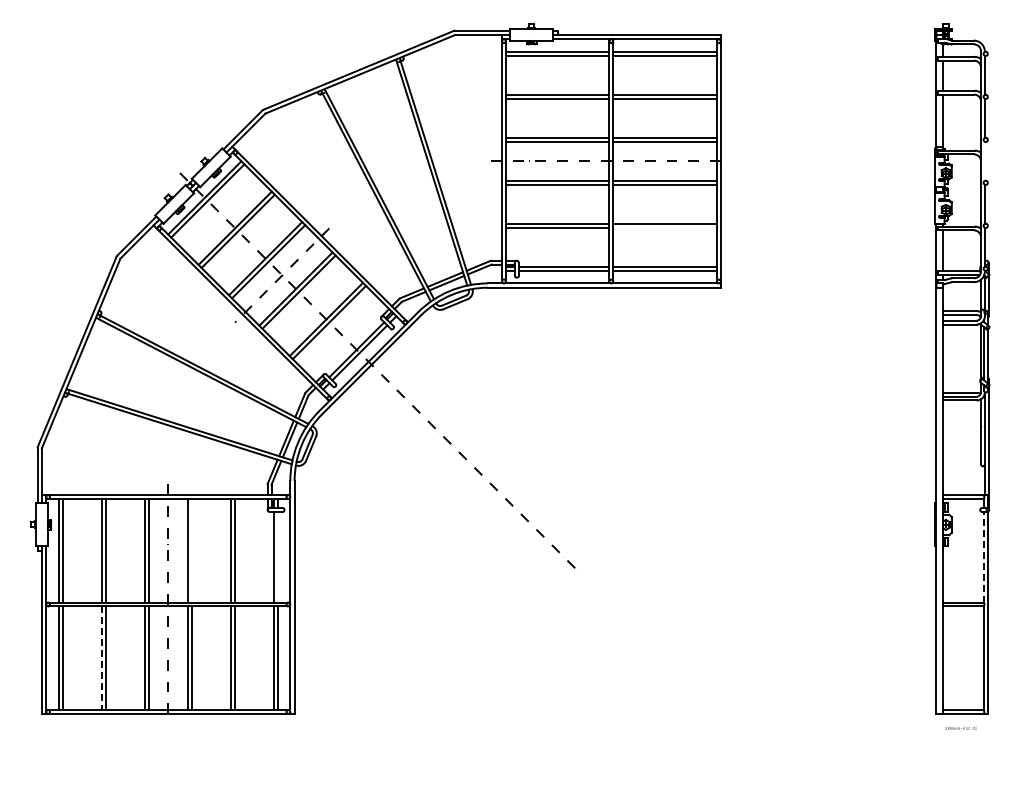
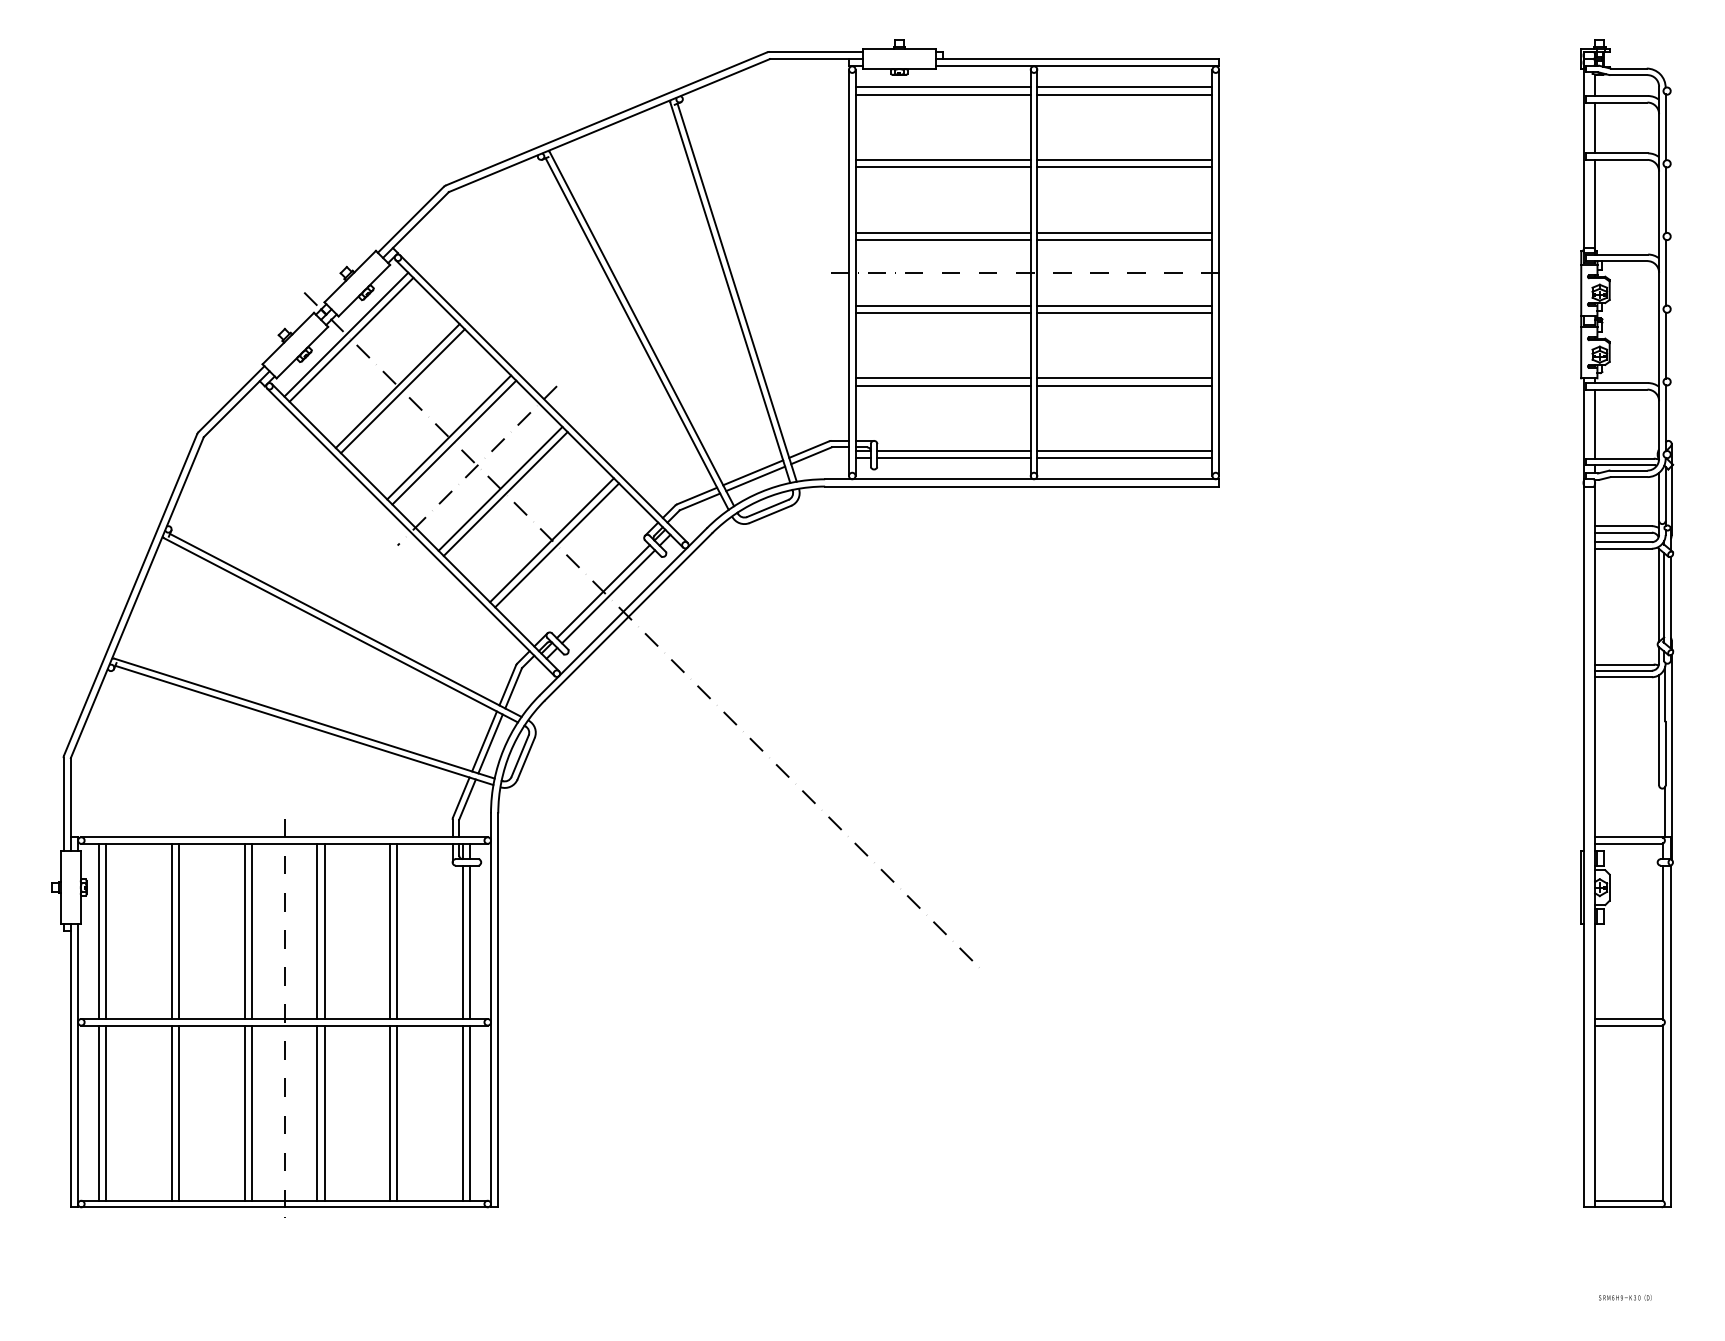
line: (984, 161) -> (1664, 273), added
line: (664, 227) -> (1123, 384), added
line: (191, 550) -> (323, 930), added
line: (277, 556) -> (469, 941), added
line: (983, 557) -> (1663, 942), dashed -> solid
line: (101, 658) -> (171, 1113), dashed -> solid
text: (960, 728) -> (1624, 1297), moved

